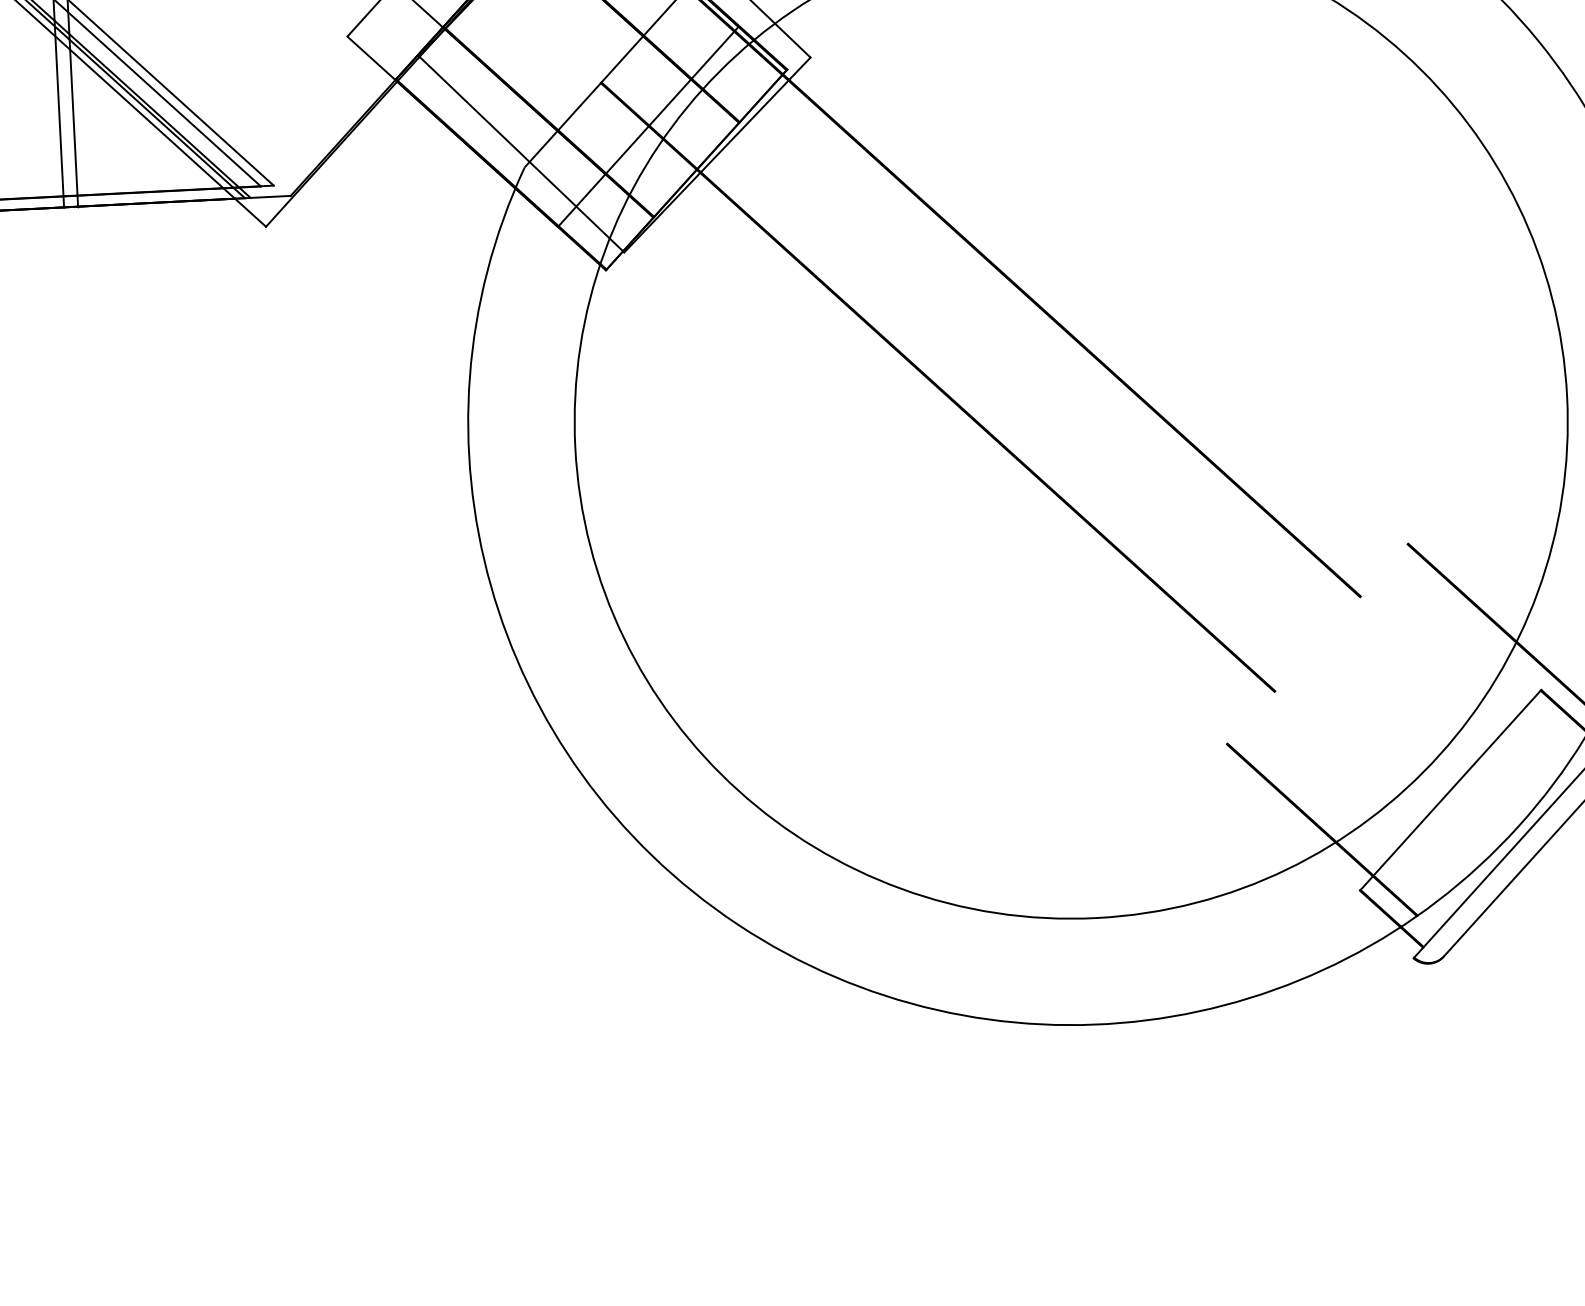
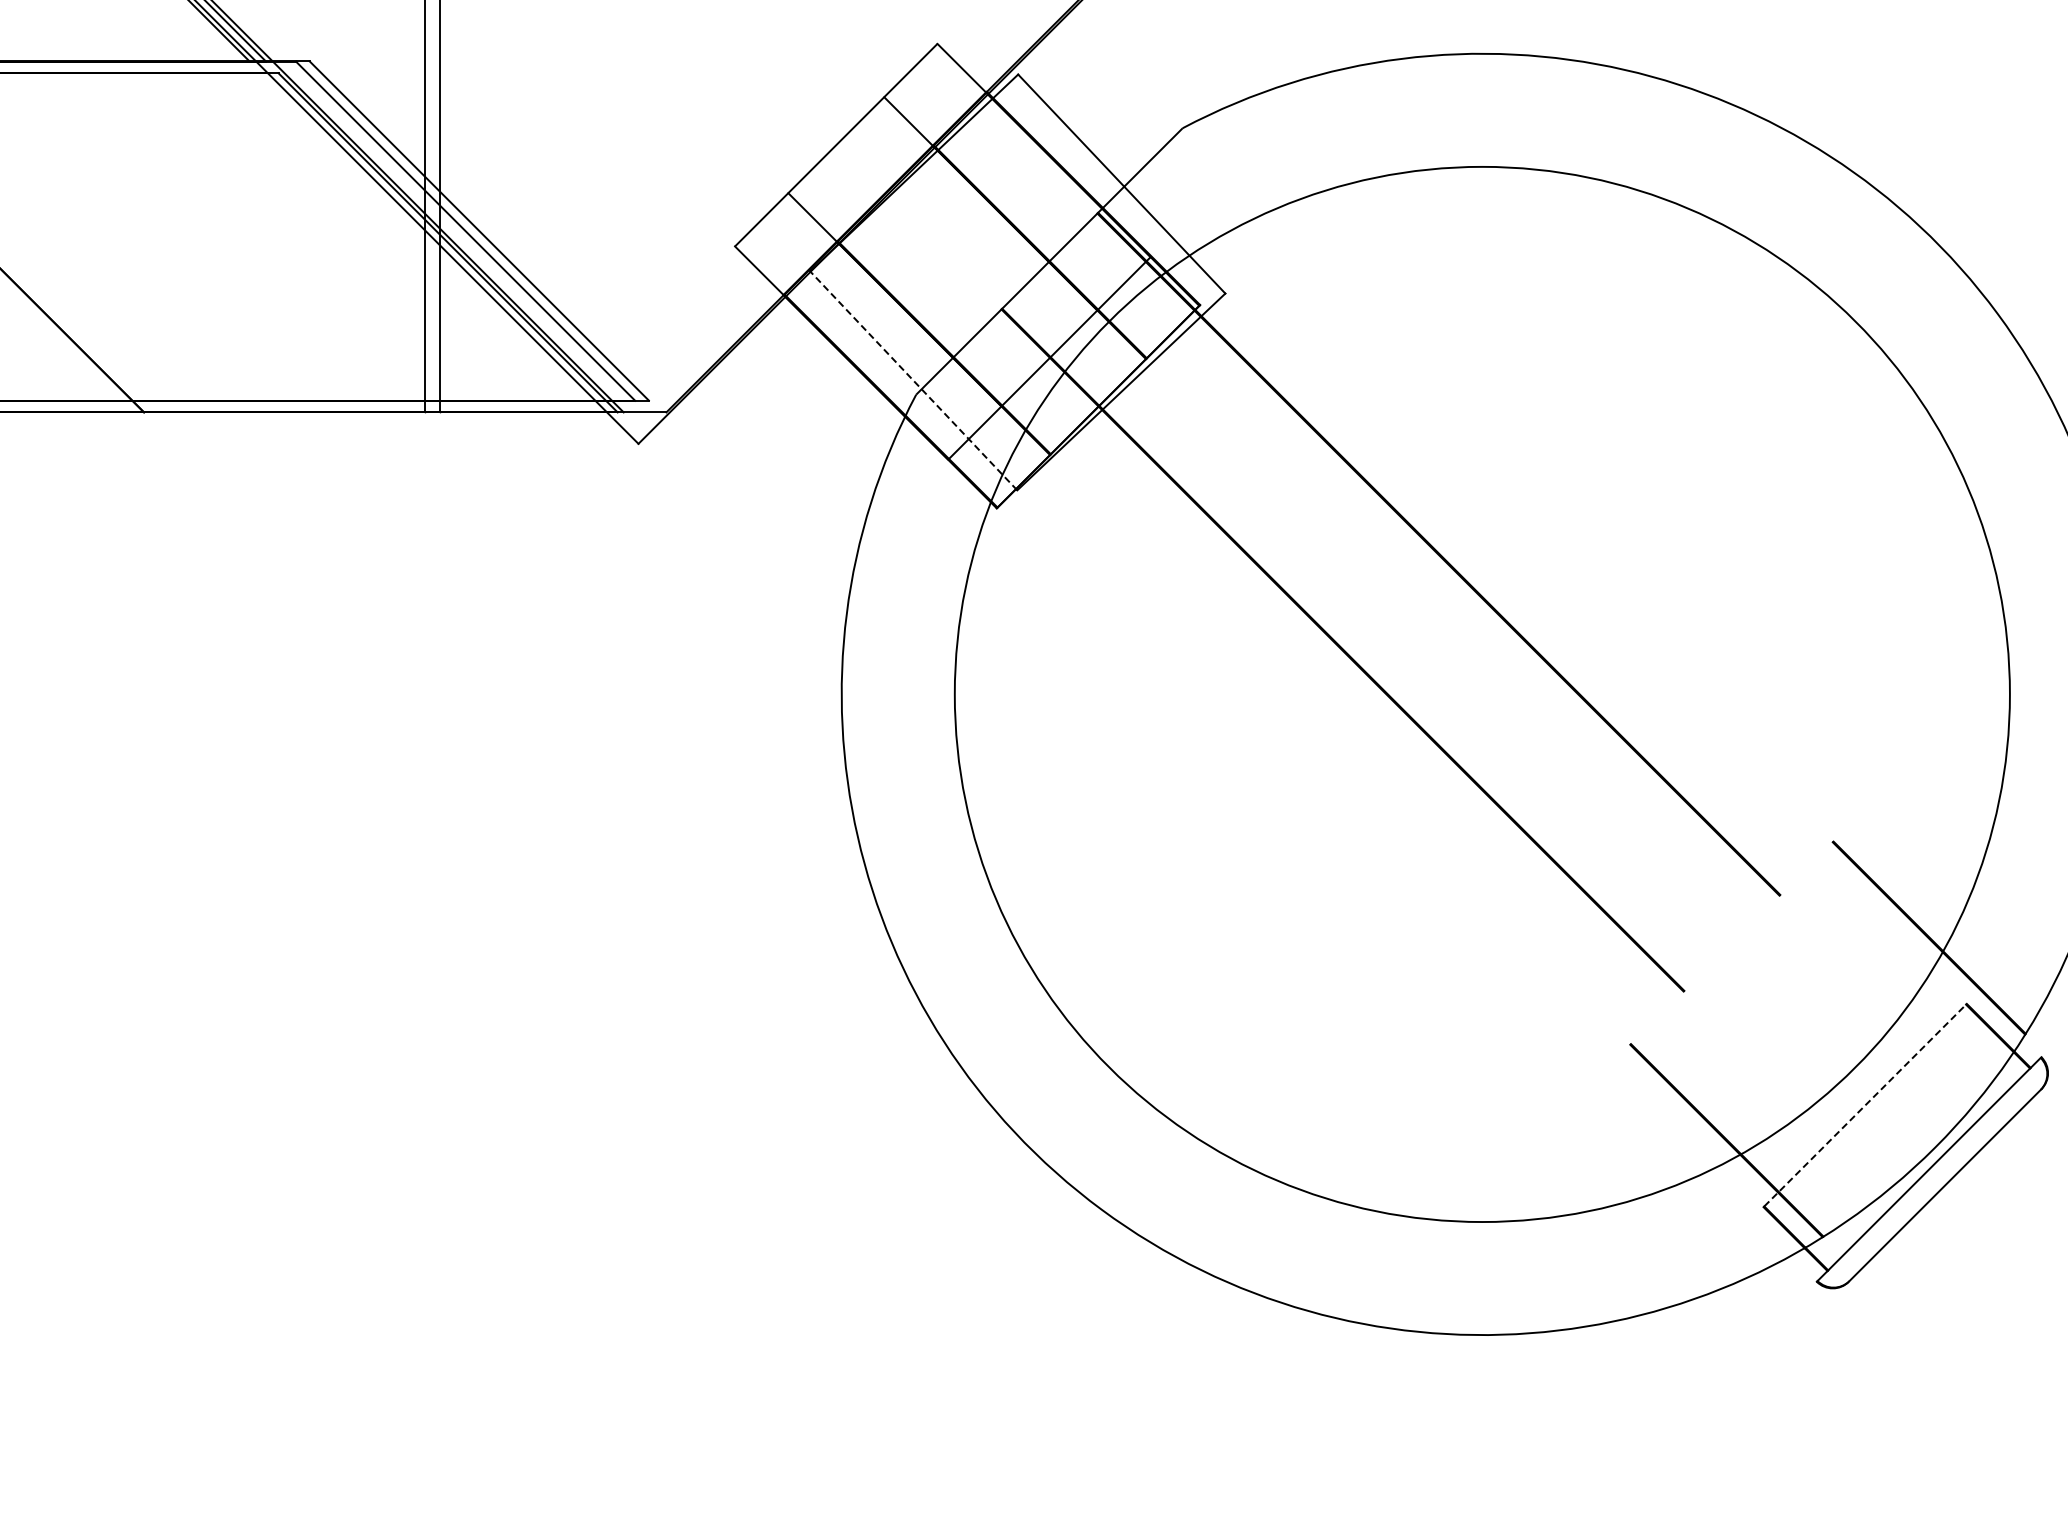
line: (521, 154) -> (913, 380), solid -> dashed
line: (1450, 789) -> (1865, 1104), solid -> dashed

